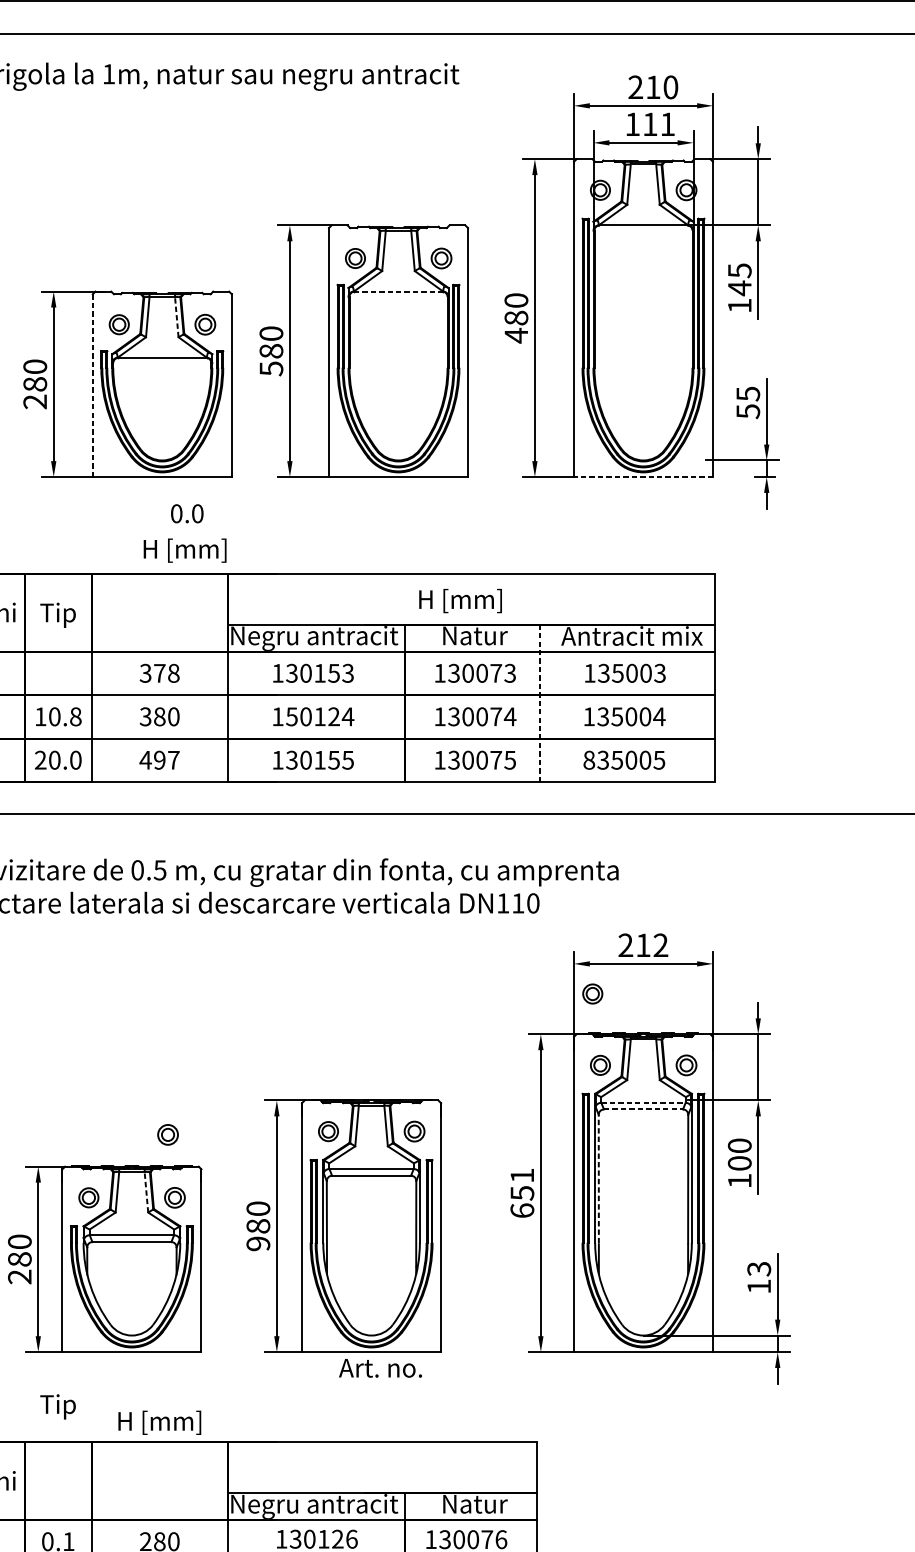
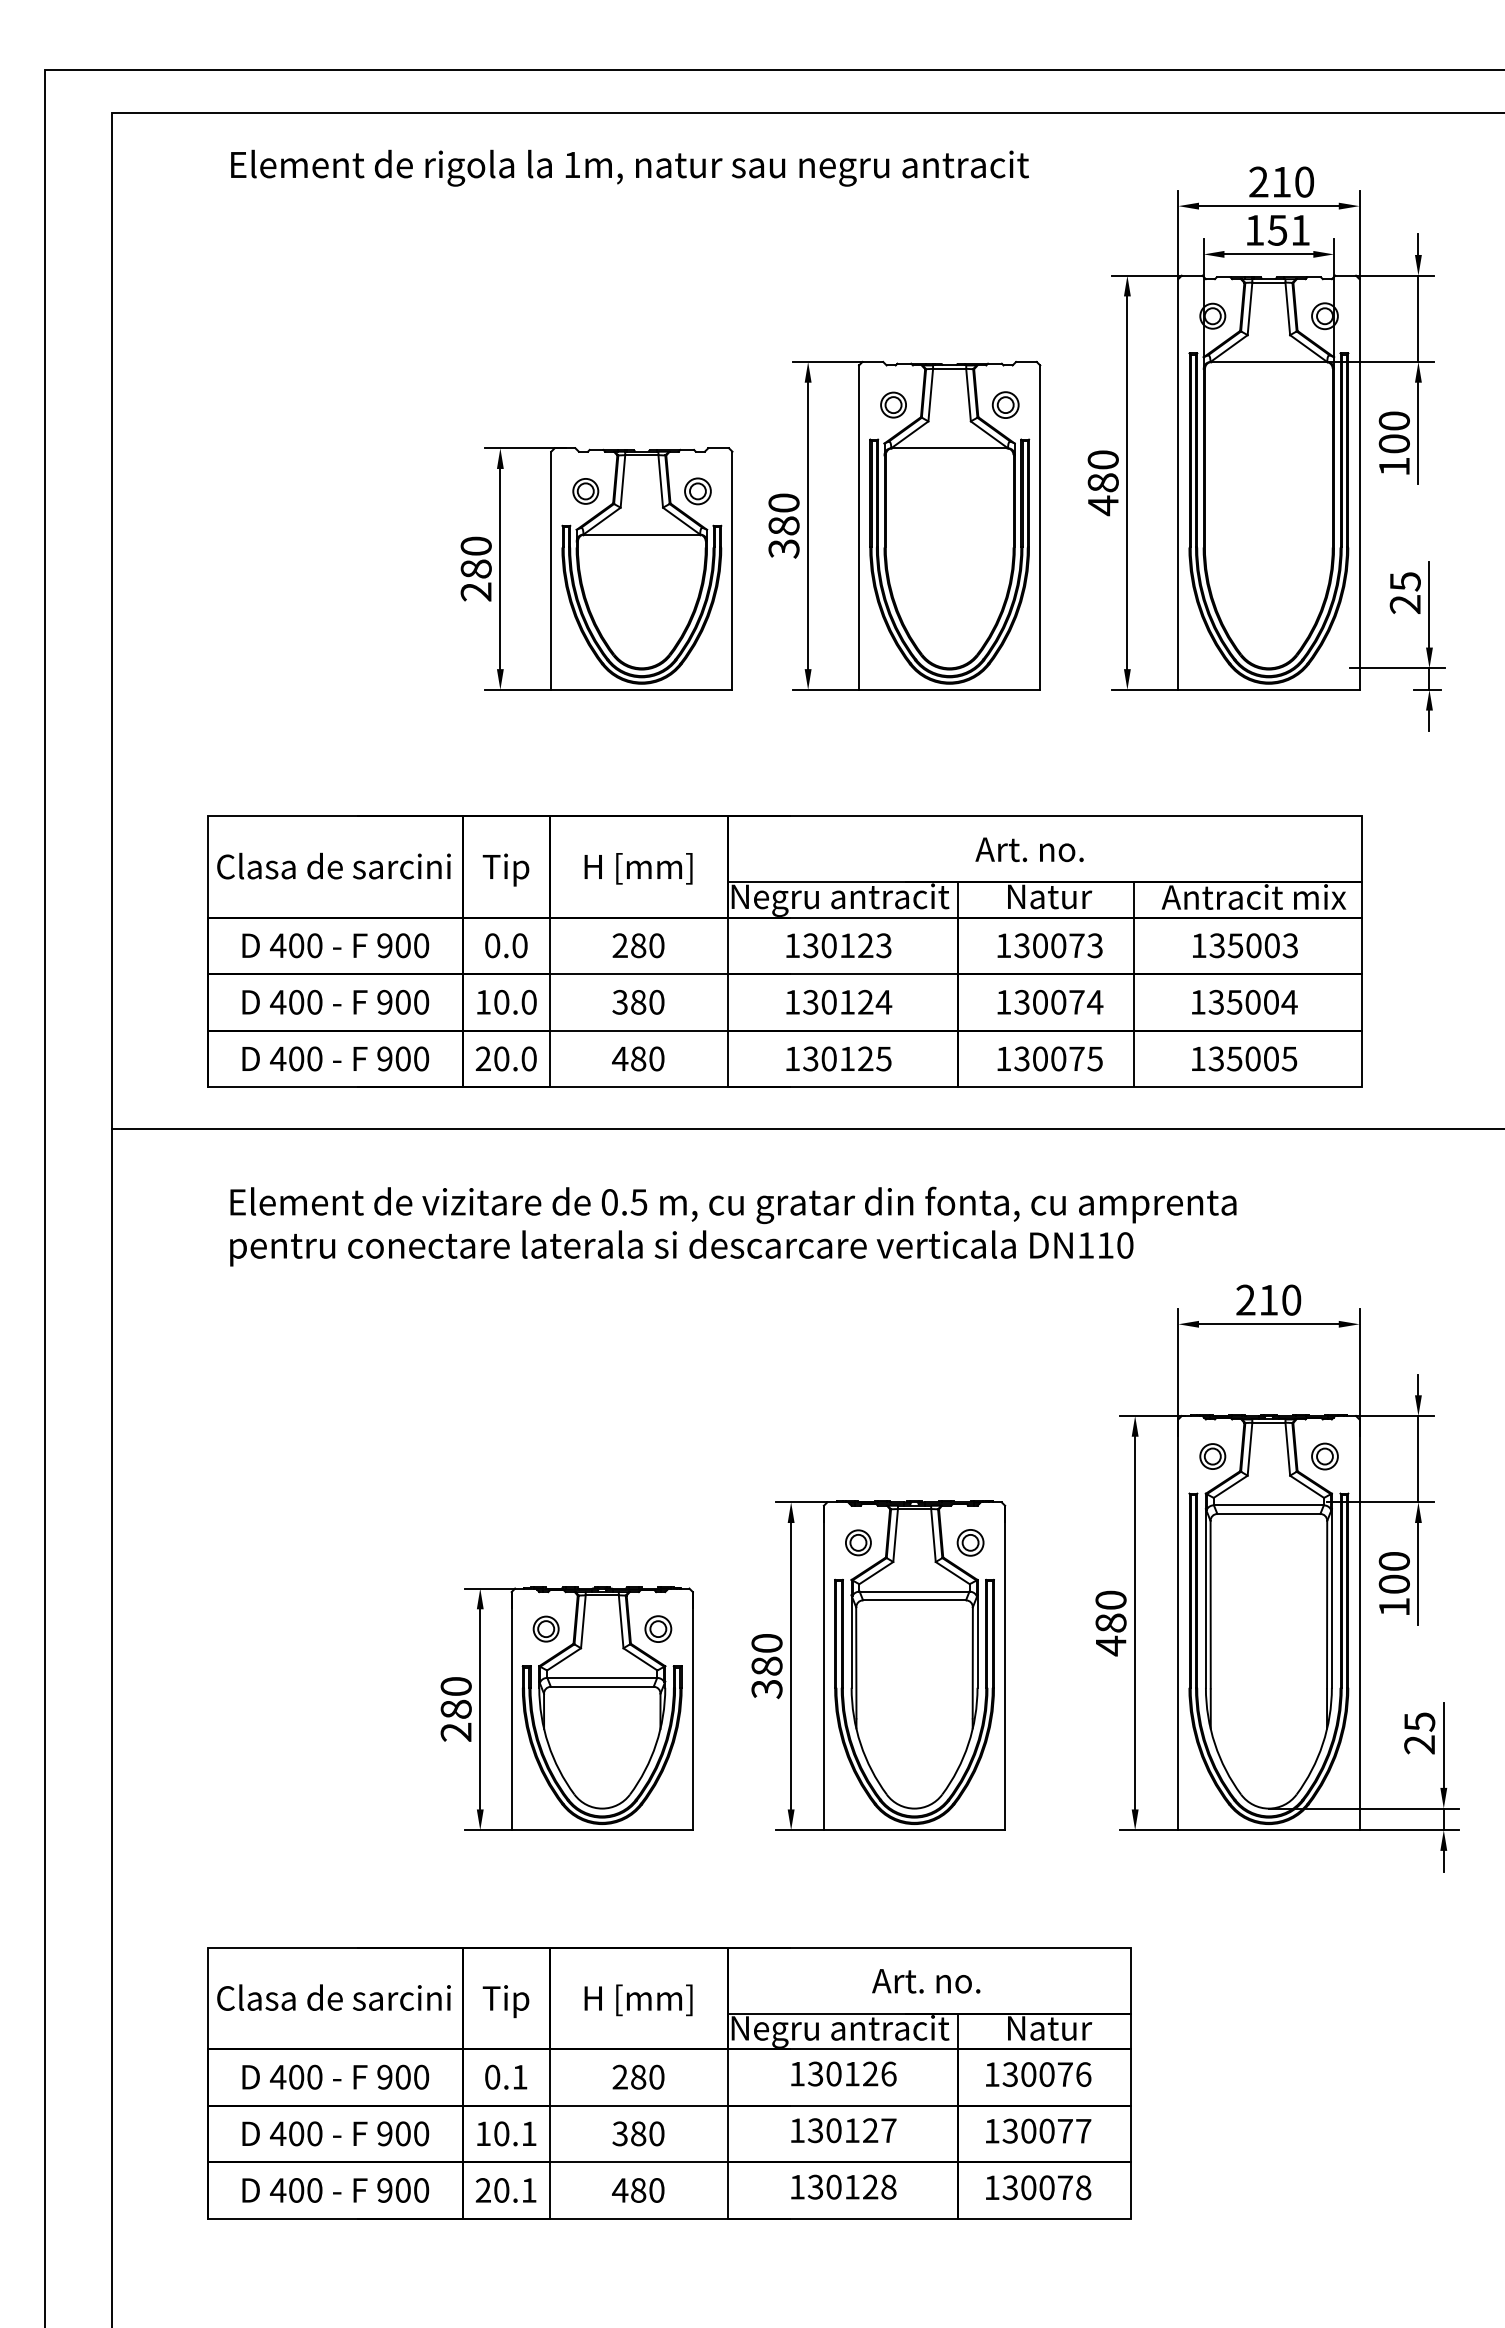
text: (650, 124) -> (1277, 230), 111 -> 151
text: (739, 279) -> (1393, 432), 145 -> 100
line: (399, 291) -> (950, 448), dashed -> solid
line: (176, 316) -> (660, 480), dashed -> solid
text: (271, 368) -> (783, 548), 580 -> 380
line: (92, 385) -> (551, 570), dashed -> solid
text: (747, 411) -> (1404, 604), 55 -> 25
line: (643, 476) -> (1268, 689), dashed -> solid
text: (187, 513) -> (506, 945), moved
text: (185, 550) -> (638, 868), moved
text: (459, 601) -> (1029, 851), H [mm] -> Аrt. no.
text: (159, 673) -> (638, 945), 378 -> 280
text: (333, 673) -> (865, 945), 130153 -> 130123
line: (540, 703) -> (1134, 984), dashed -> solid
text: (75, 716) -> (528, 1002), 10.8 -> 10.0
text: (291, 716) -> (810, 1001), 150124 -> 130124
text: (166, 759) -> (647, 1058), 497 -> 480
text: (333, 759) -> (865, 1058), 130155 -> 130125
text: (588, 759) -> (1197, 1058), 835005 -> 135005
text: (660, 944) -> (1291, 1299), 212 -> 210
part: (592, 993) -> (1202, 1363), removed
line: (643, 1102) -> (1268, 1505), dashed -> solid
line: (643, 1109) -> (1268, 1513), dashed -> solid
part: (168, 1134) -> (649, 1546), removed
line: (598, 1178) -> (1210, 1604), dashed -> solid
line: (146, 1191) -> (621, 1621), dashed -> solid
text: (521, 1193) -> (1110, 1623), 651 -> 480
text: (257, 1244) -> (766, 1689), 980 -> 380
text: (759, 1277) -> (1419, 1733), 13 -> 25
text: (380, 1368) -> (926, 1981), moved
text: (57, 1406) -> (505, 2001), moved
text: (159, 1422) -> (638, 2000), moved

